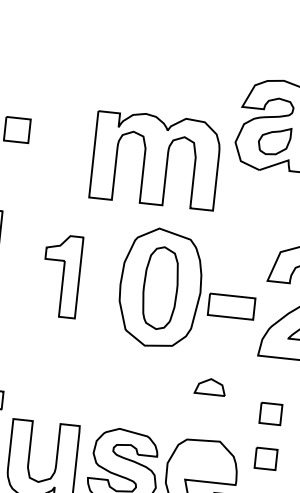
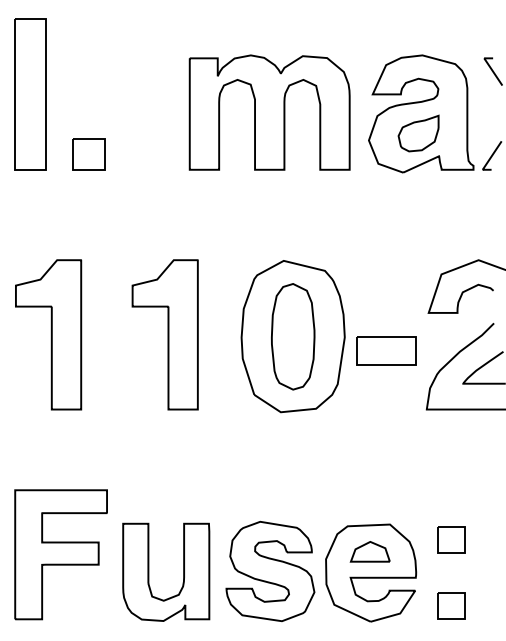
curve: (144, 158) -> (255, 112), moved
part: (61, 275) -> (164, 334), size x1.43
part: (209, 386) -> (369, 551), moved
part: (271, 413) -> (451, 481), removed

